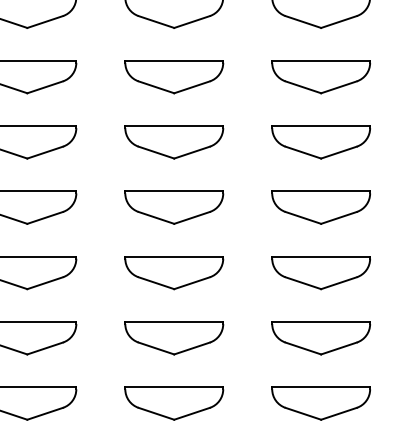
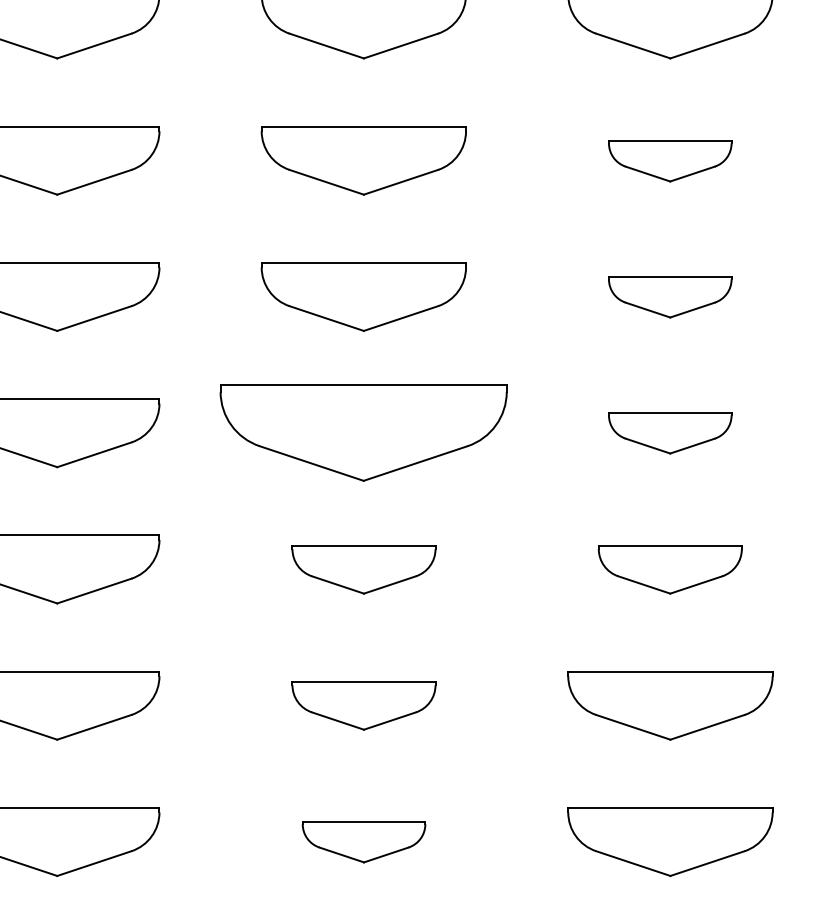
part: (320, 77) -> (669, 161), size x0.6
part: (320, 142) -> (669, 297), size x0.6
part: (174, 207) -> (364, 433), size x1.4
part: (320, 207) -> (669, 433), size x0.6
part: (174, 273) -> (364, 570), size x0.7
part: (320, 273) -> (669, 570), size x0.7
part: (174, 338) -> (364, 706), size x0.7
part: (174, 403) -> (364, 842), size x0.6

